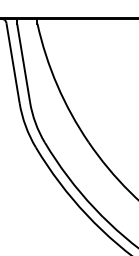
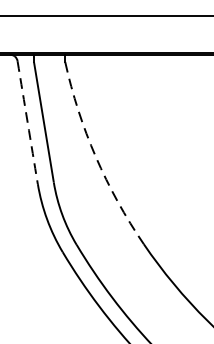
arc: (13, 63) -> (28, 123), solid -> dashed
arc: (57, 85) -> (96, 156), solid -> dashed

